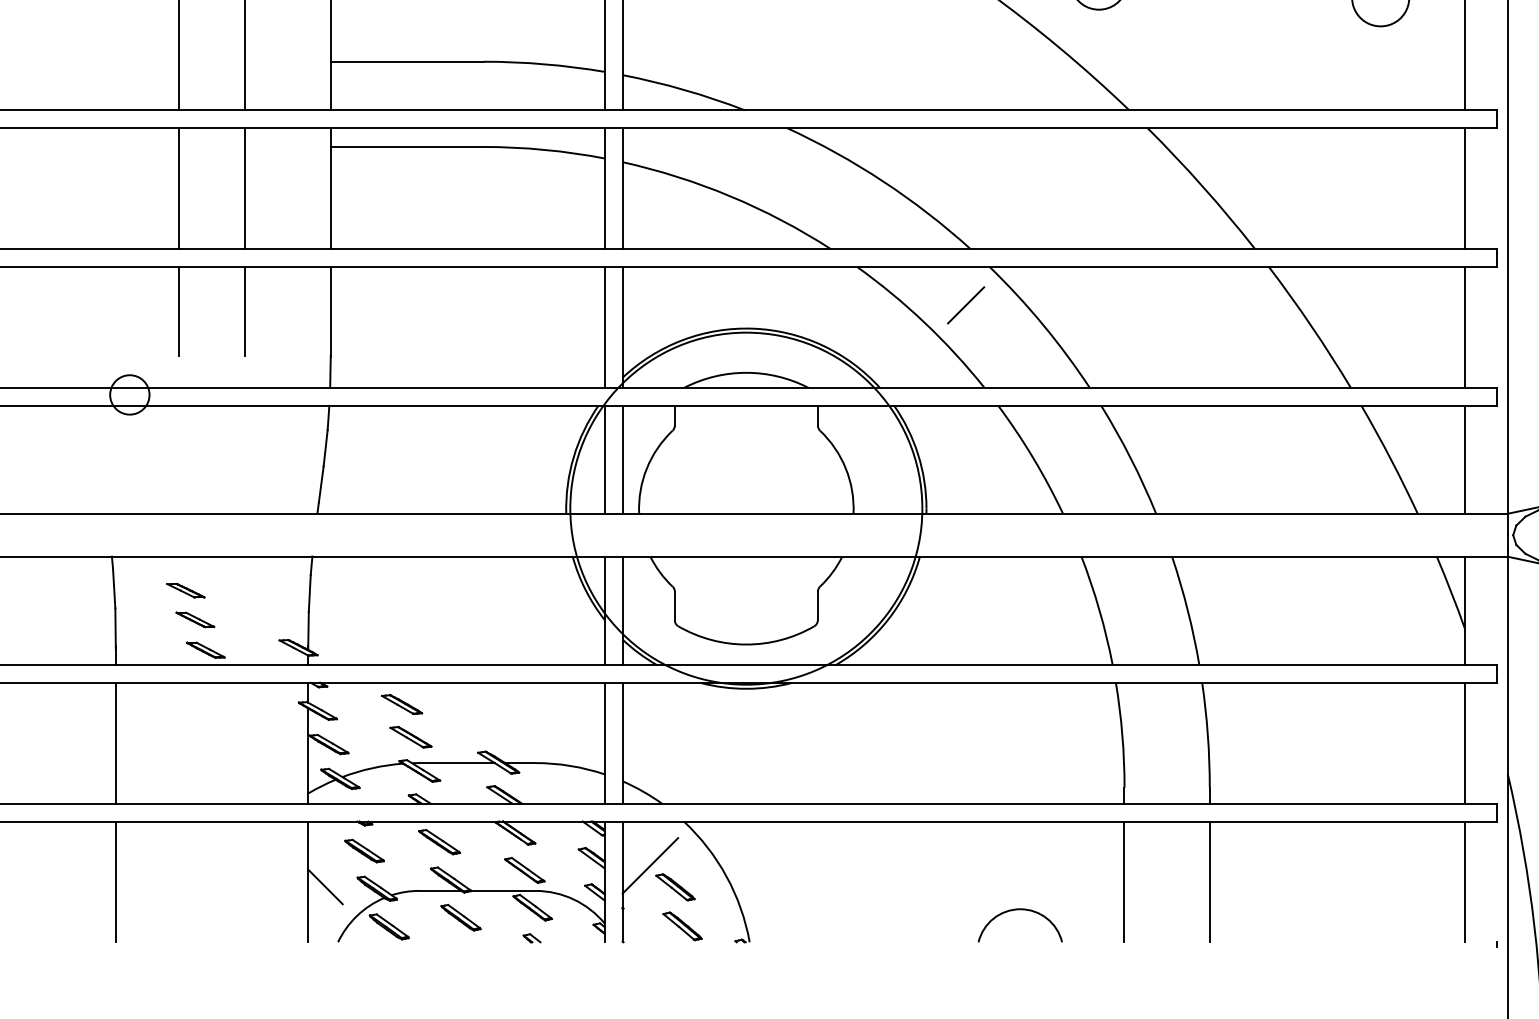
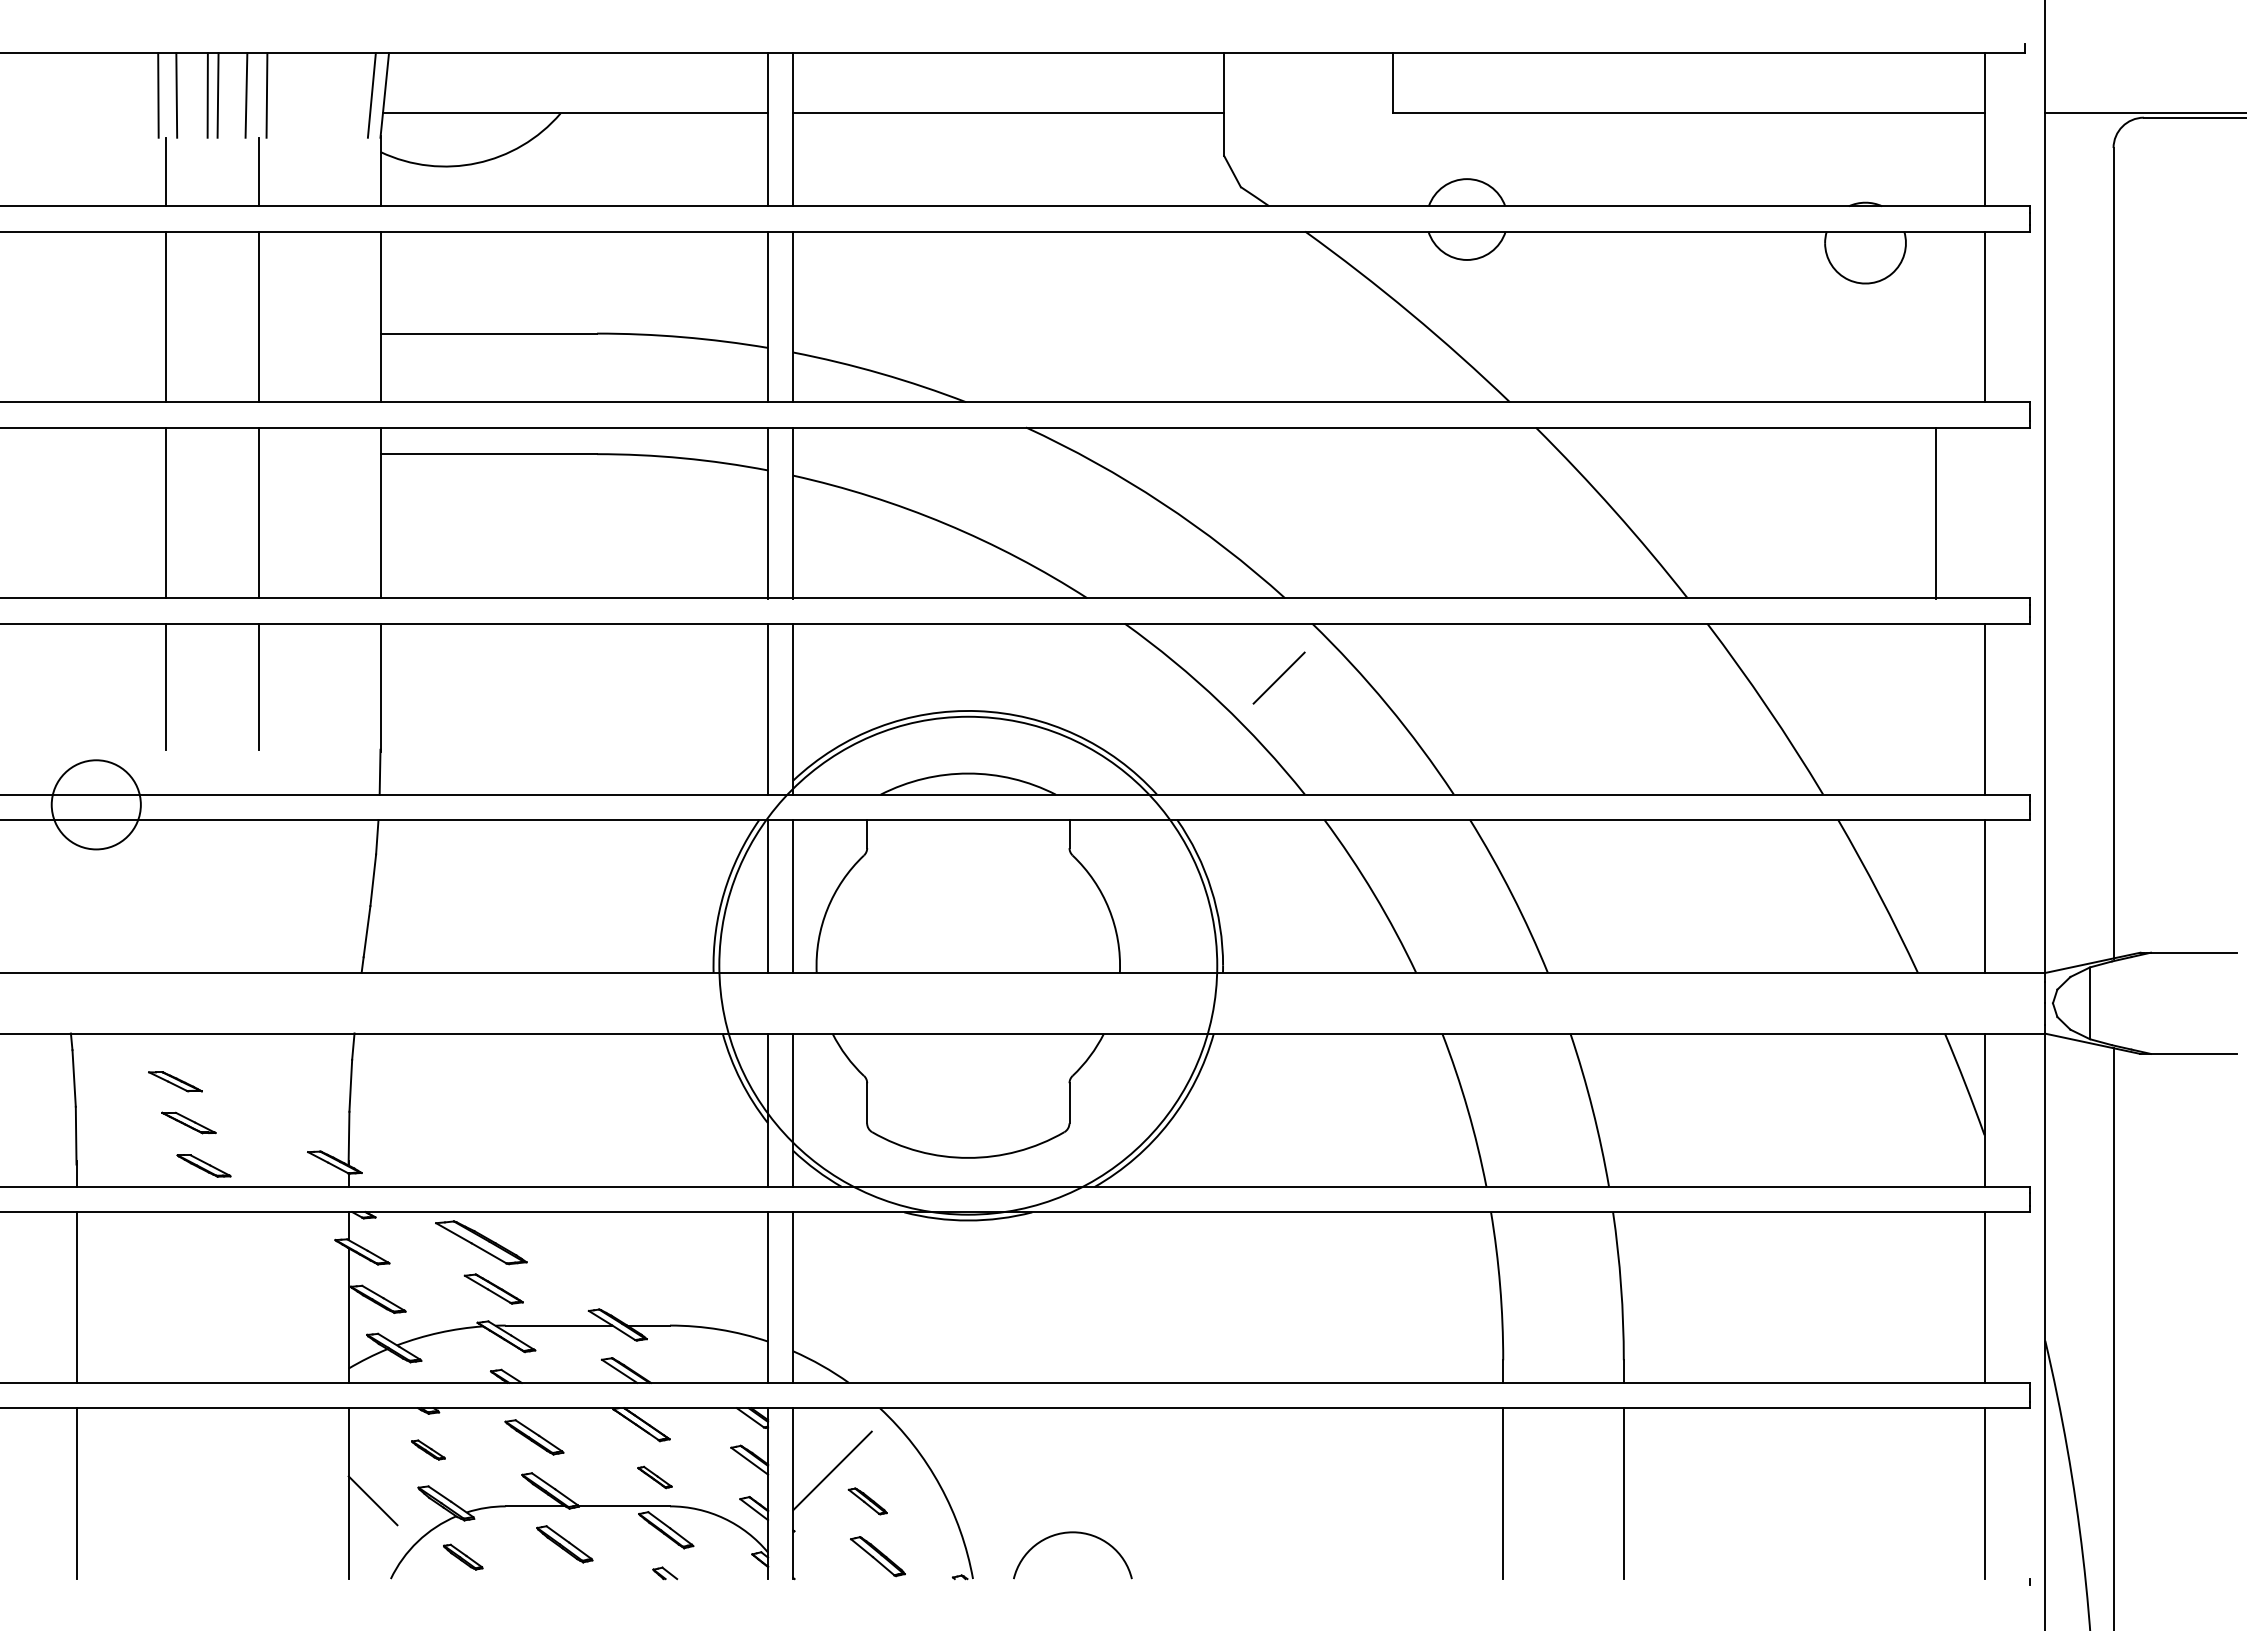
line: (1464, 188) -> (1935, 512), moved
circle: (129, 394) -> (96, 804), size x1.6
part: (401, 704) -> (480, 1242), size x1.6
part: (364, 850) -> (428, 1449), size x0.6
part: (524, 870) -> (654, 1477), size x0.6
part: (675, 887) -> (867, 1501), size x0.7
arc: (1020, 910) -> (1072, 1533), moved
part: (388, 926) -> (462, 1556), size x0.7

